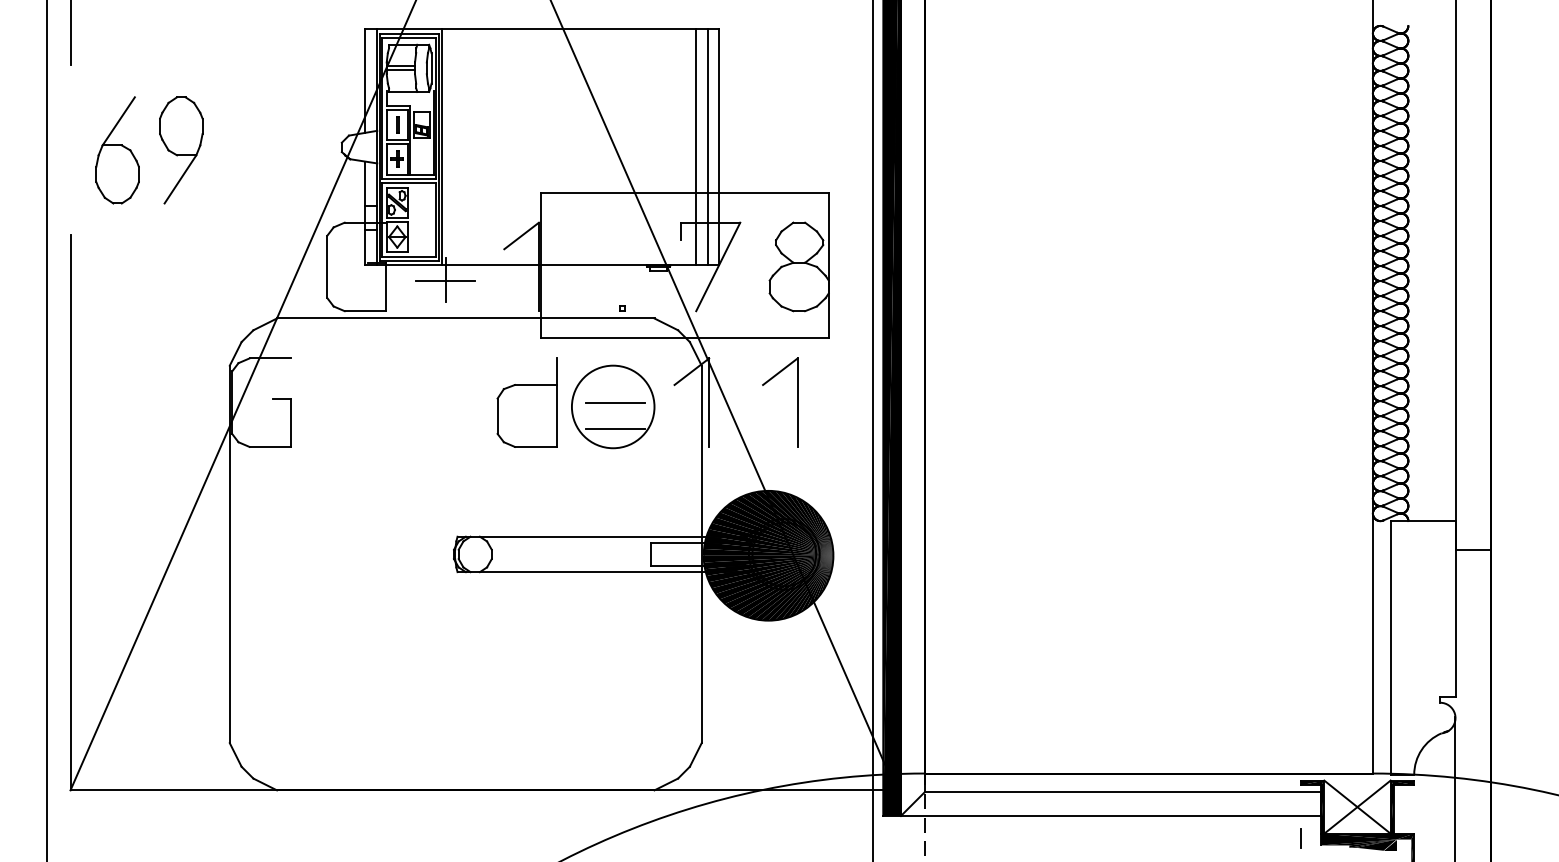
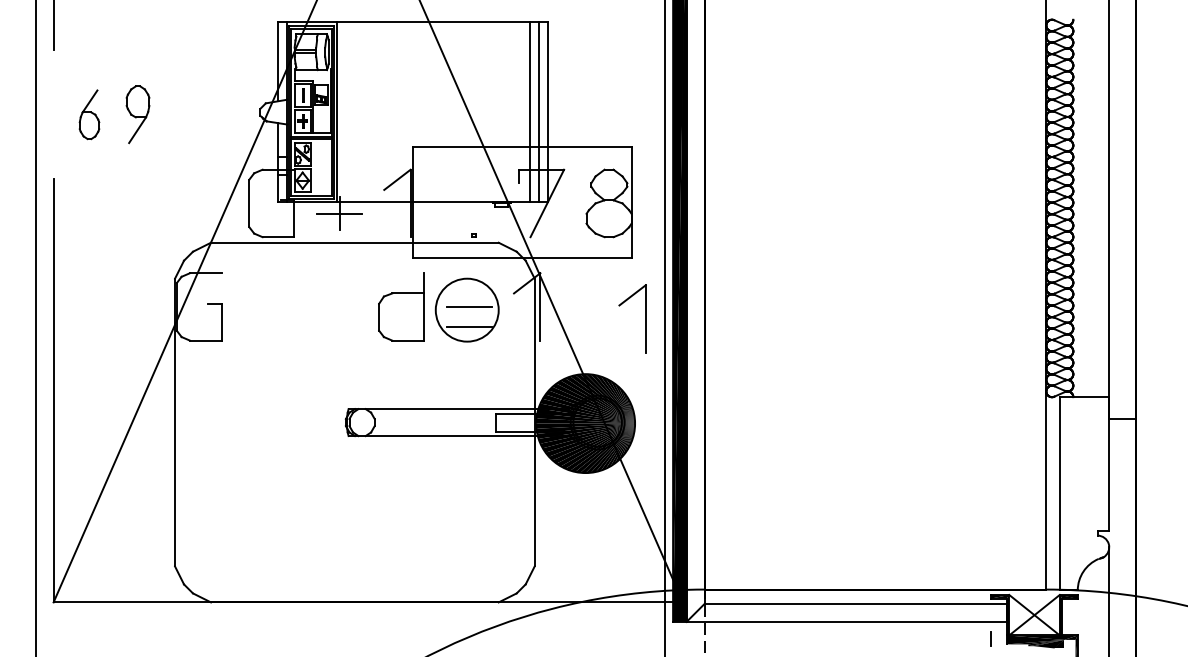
part: (117, 150) -> (89, 114), size x0.6
part: (180, 150) -> (137, 114), size x0.7
part: (797, 402) -> (645, 318), moved

